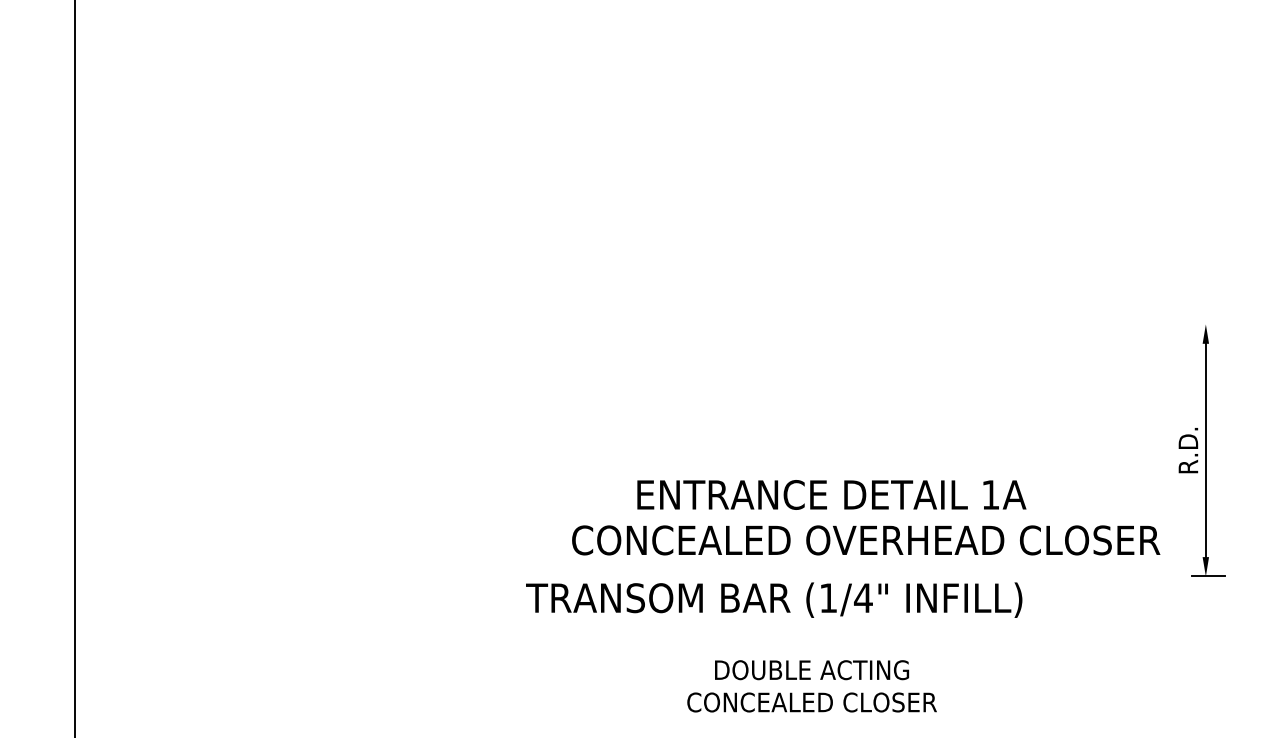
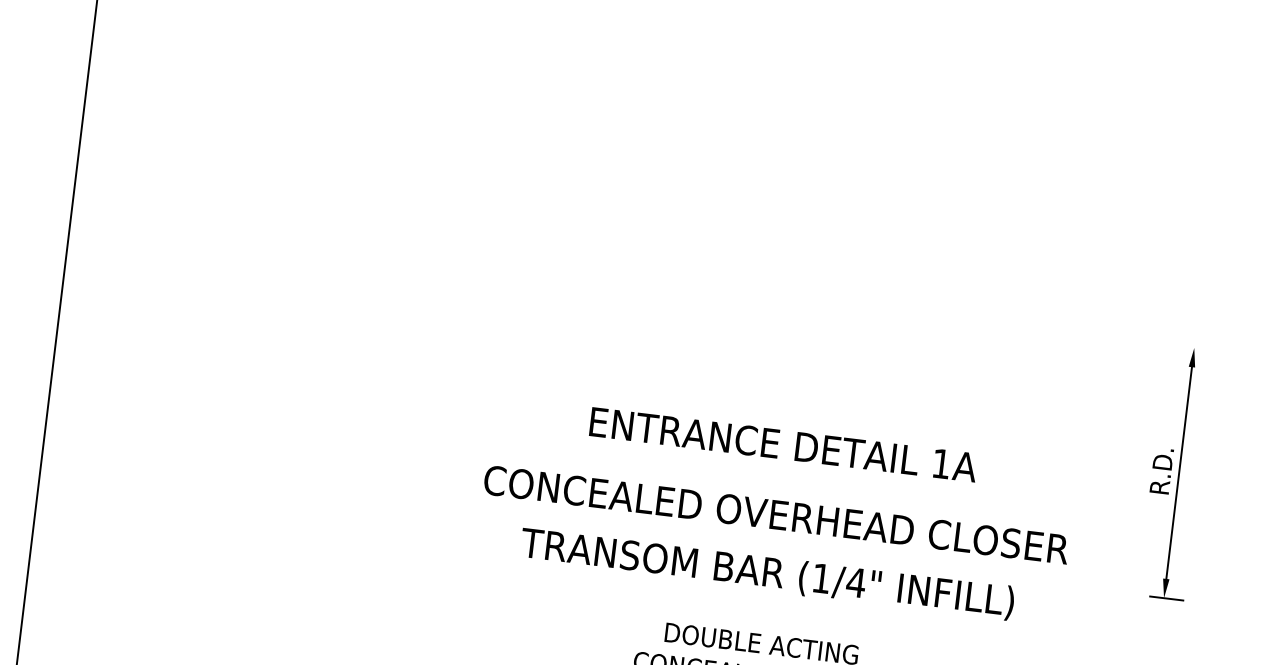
text: (831, 494) -> (783, 444), moved
text: (866, 540) -> (776, 515), moved
text: (774, 599) -> (767, 573), moved

